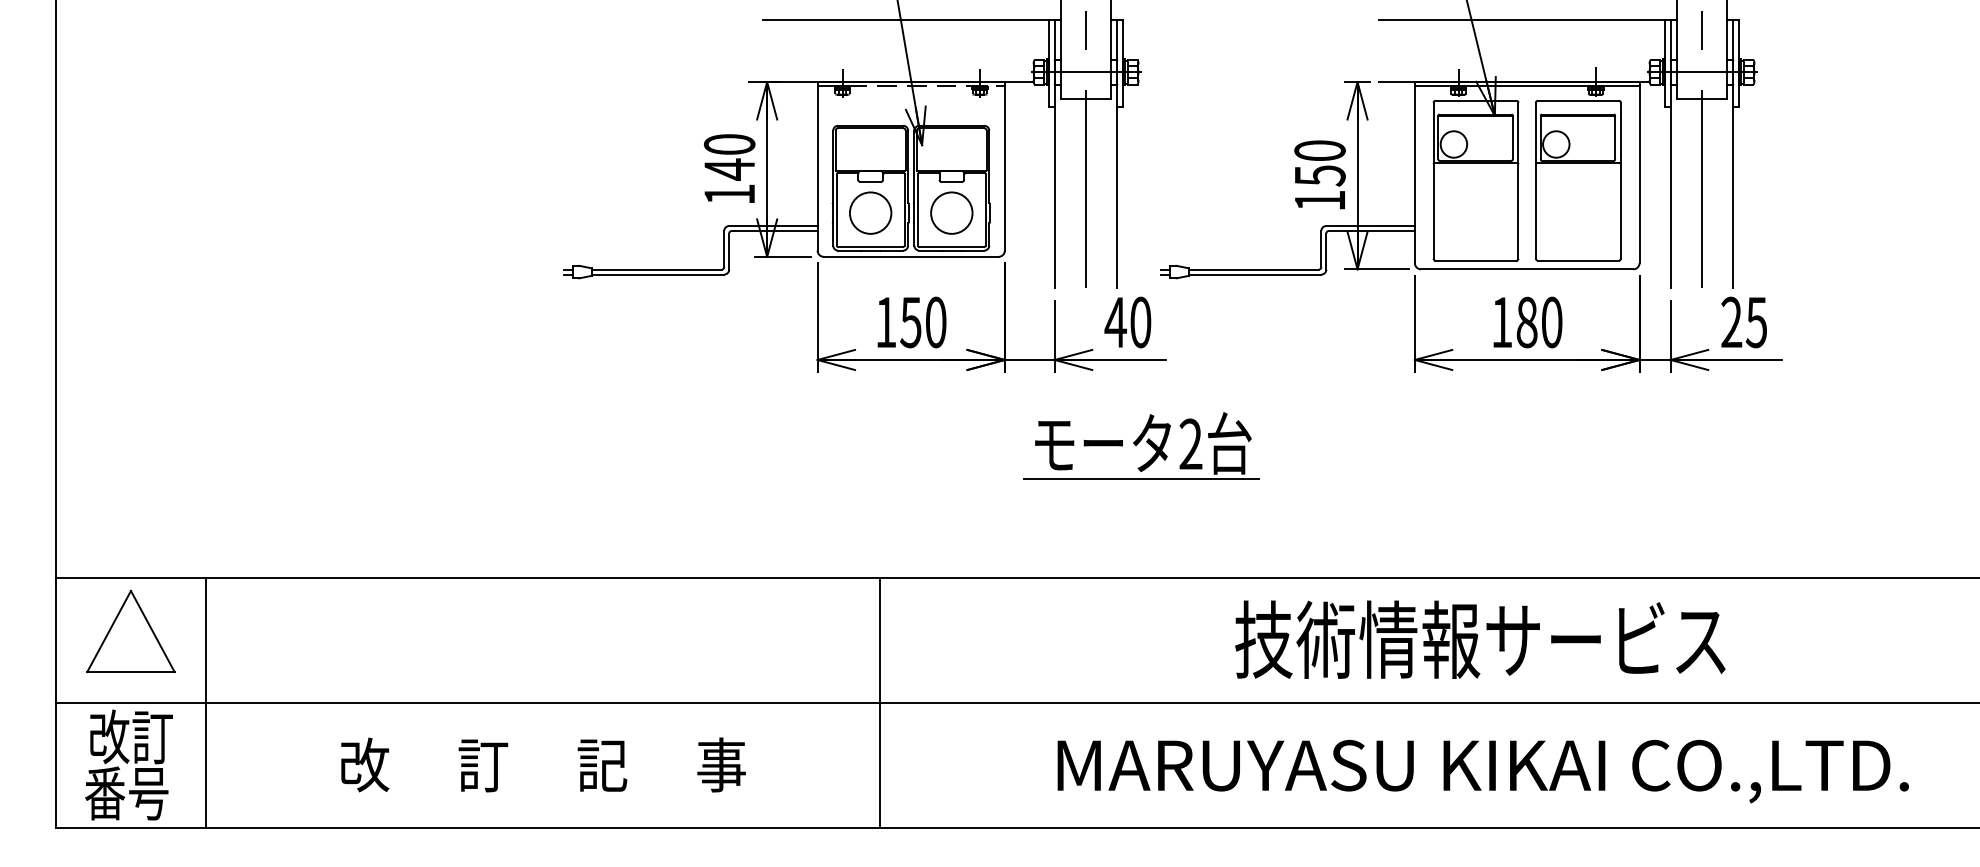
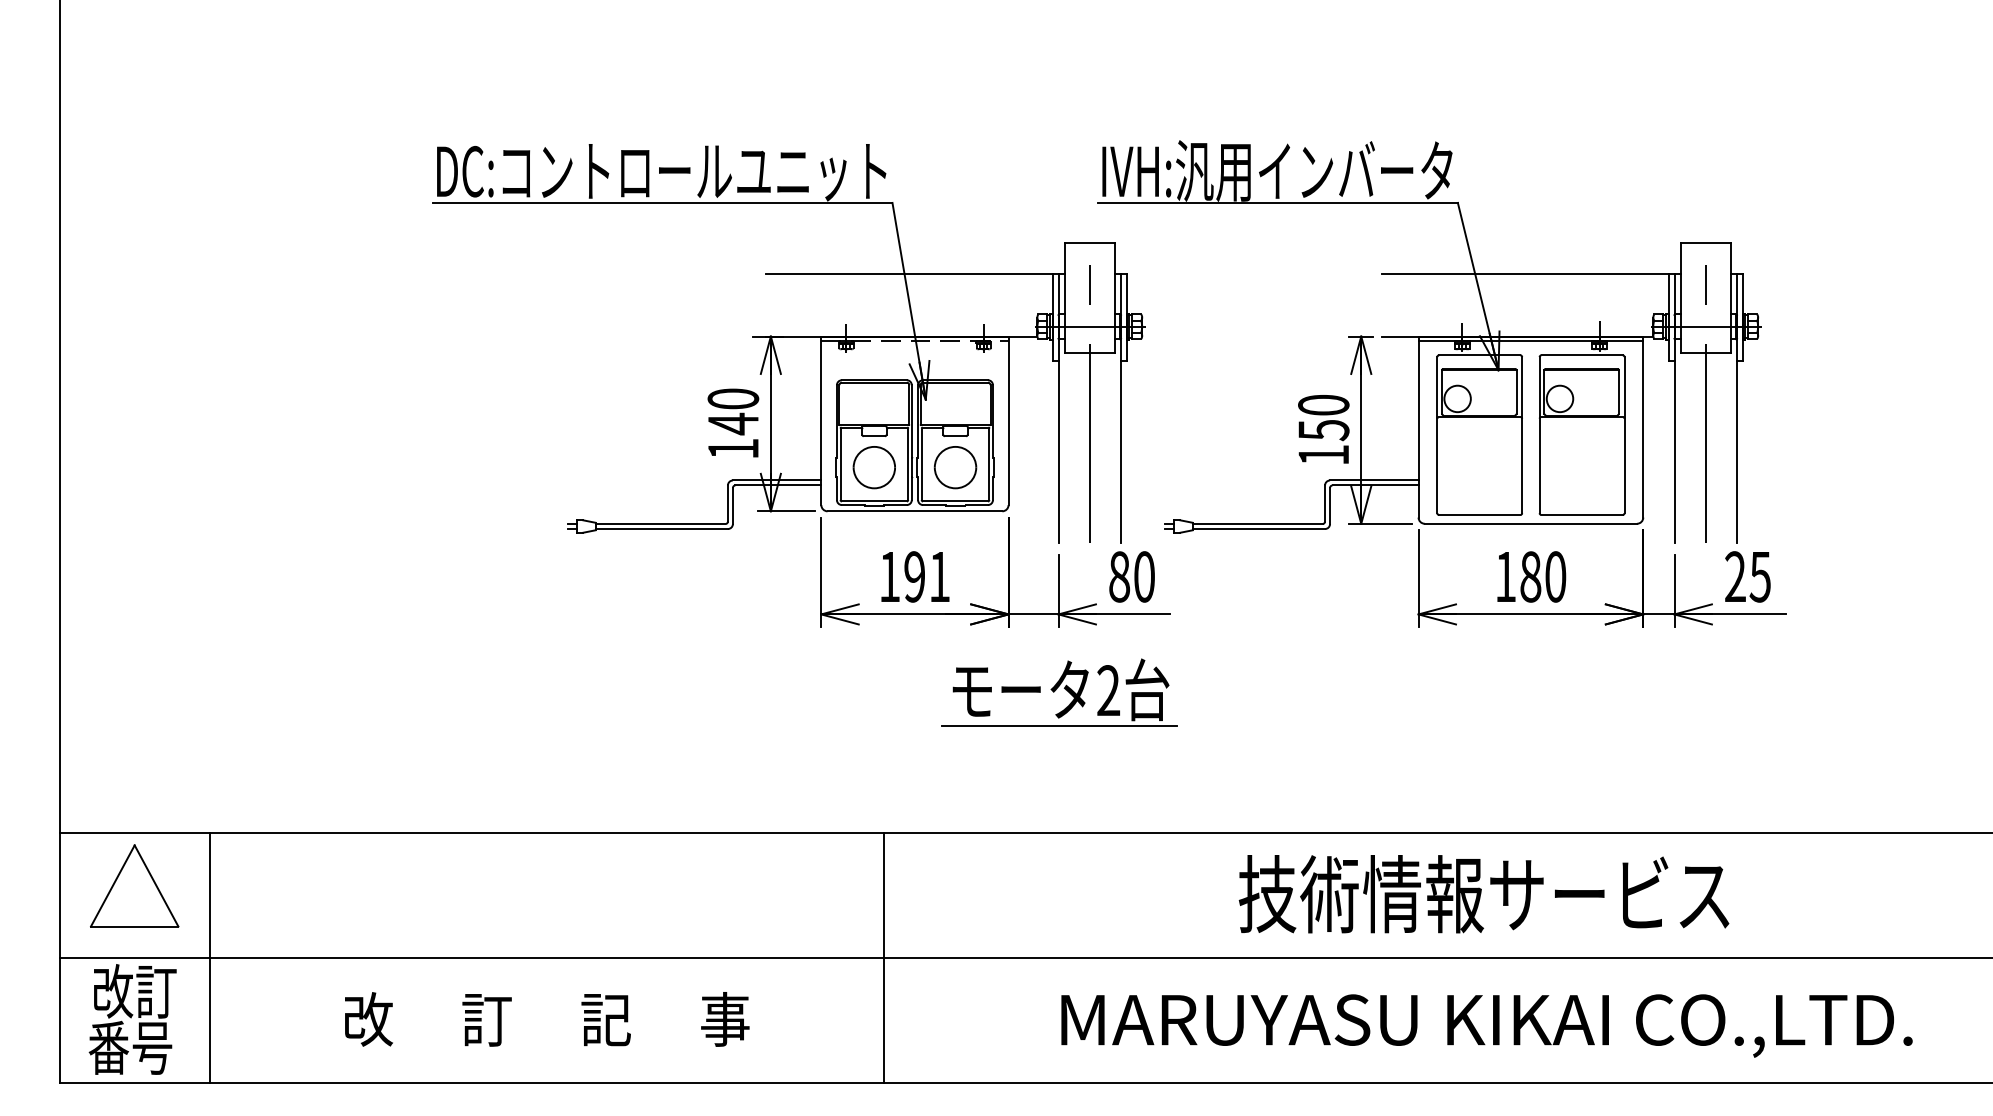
text: (922, 322) -> (926, 576), 150 -> 191
text: (1115, 322) -> (1119, 576), 40 -> 80
part: (1141, 446) -> (1059, 692), moved

